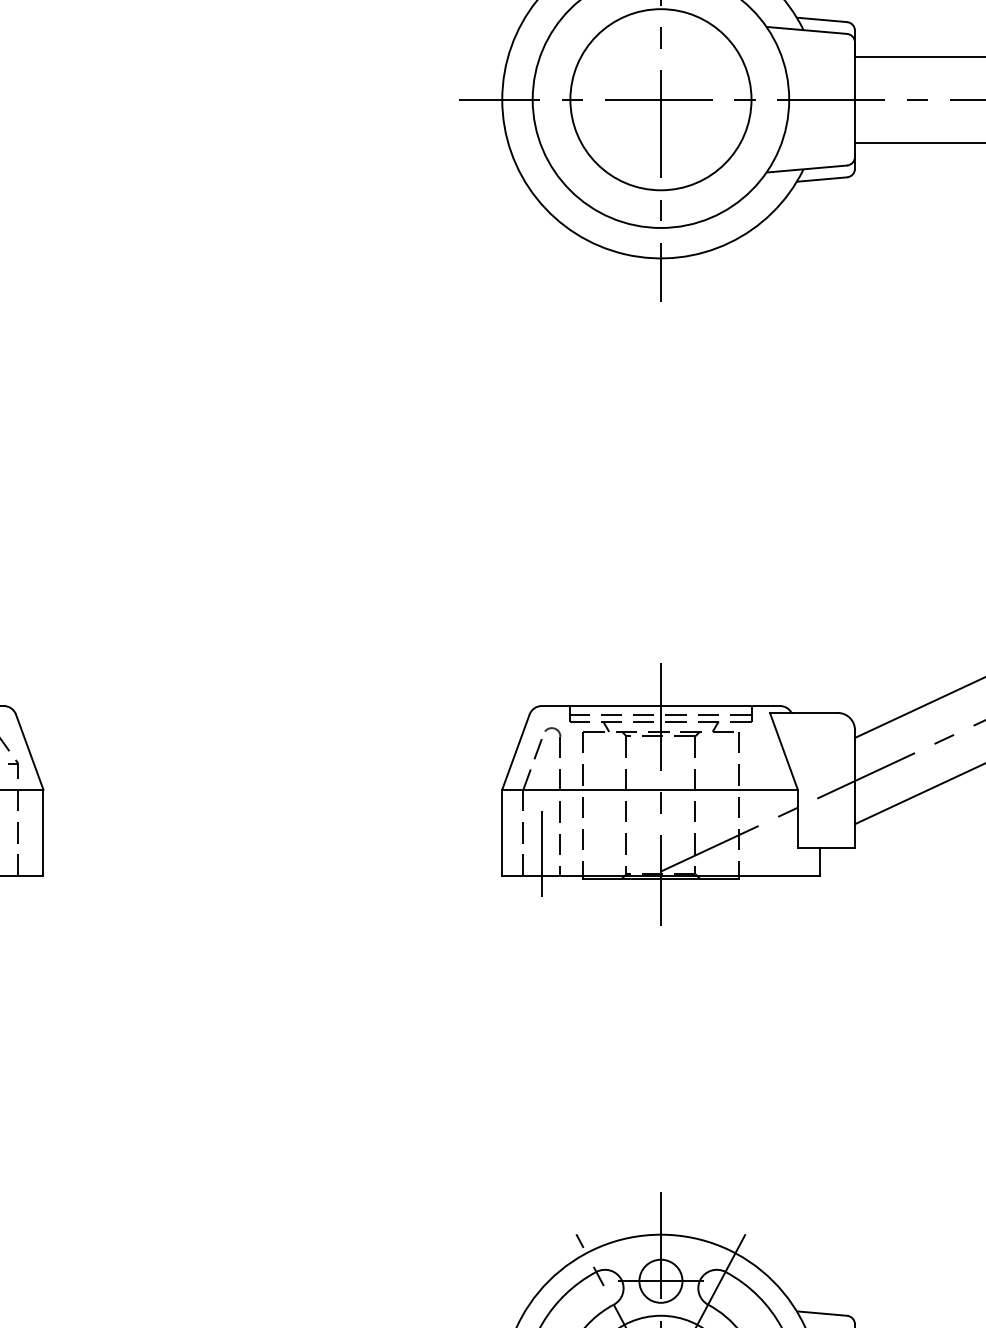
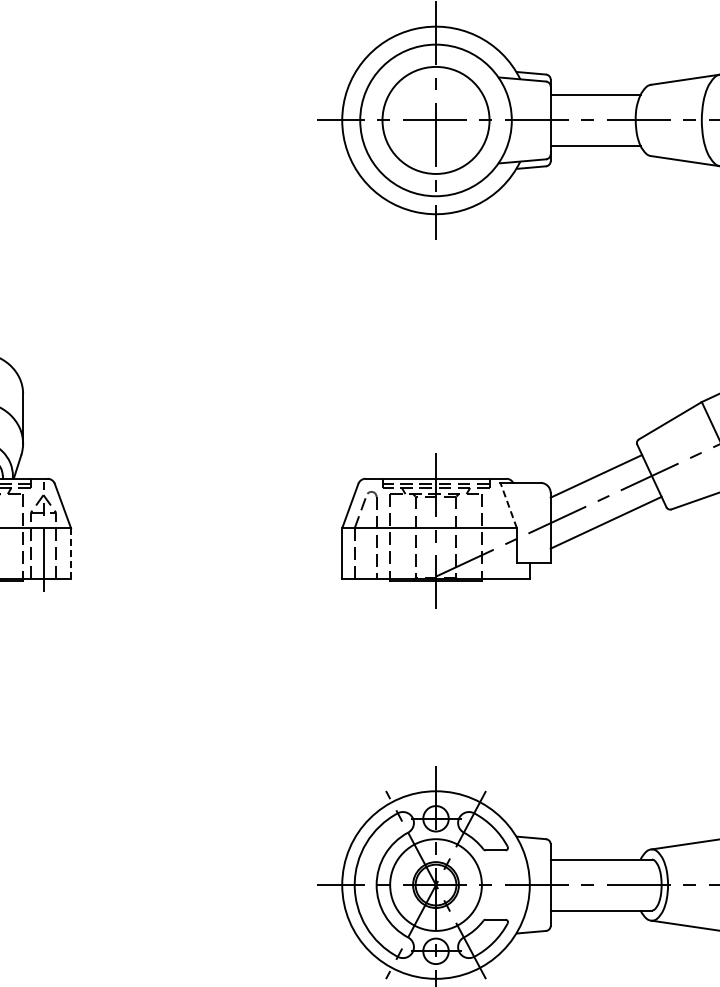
line: (783, 751) -> (508, 505), solid -> dashed
line: (44, 832) -> (71, 553), solid -> dashed
line: (541, 852) -> (365, 565), removed

